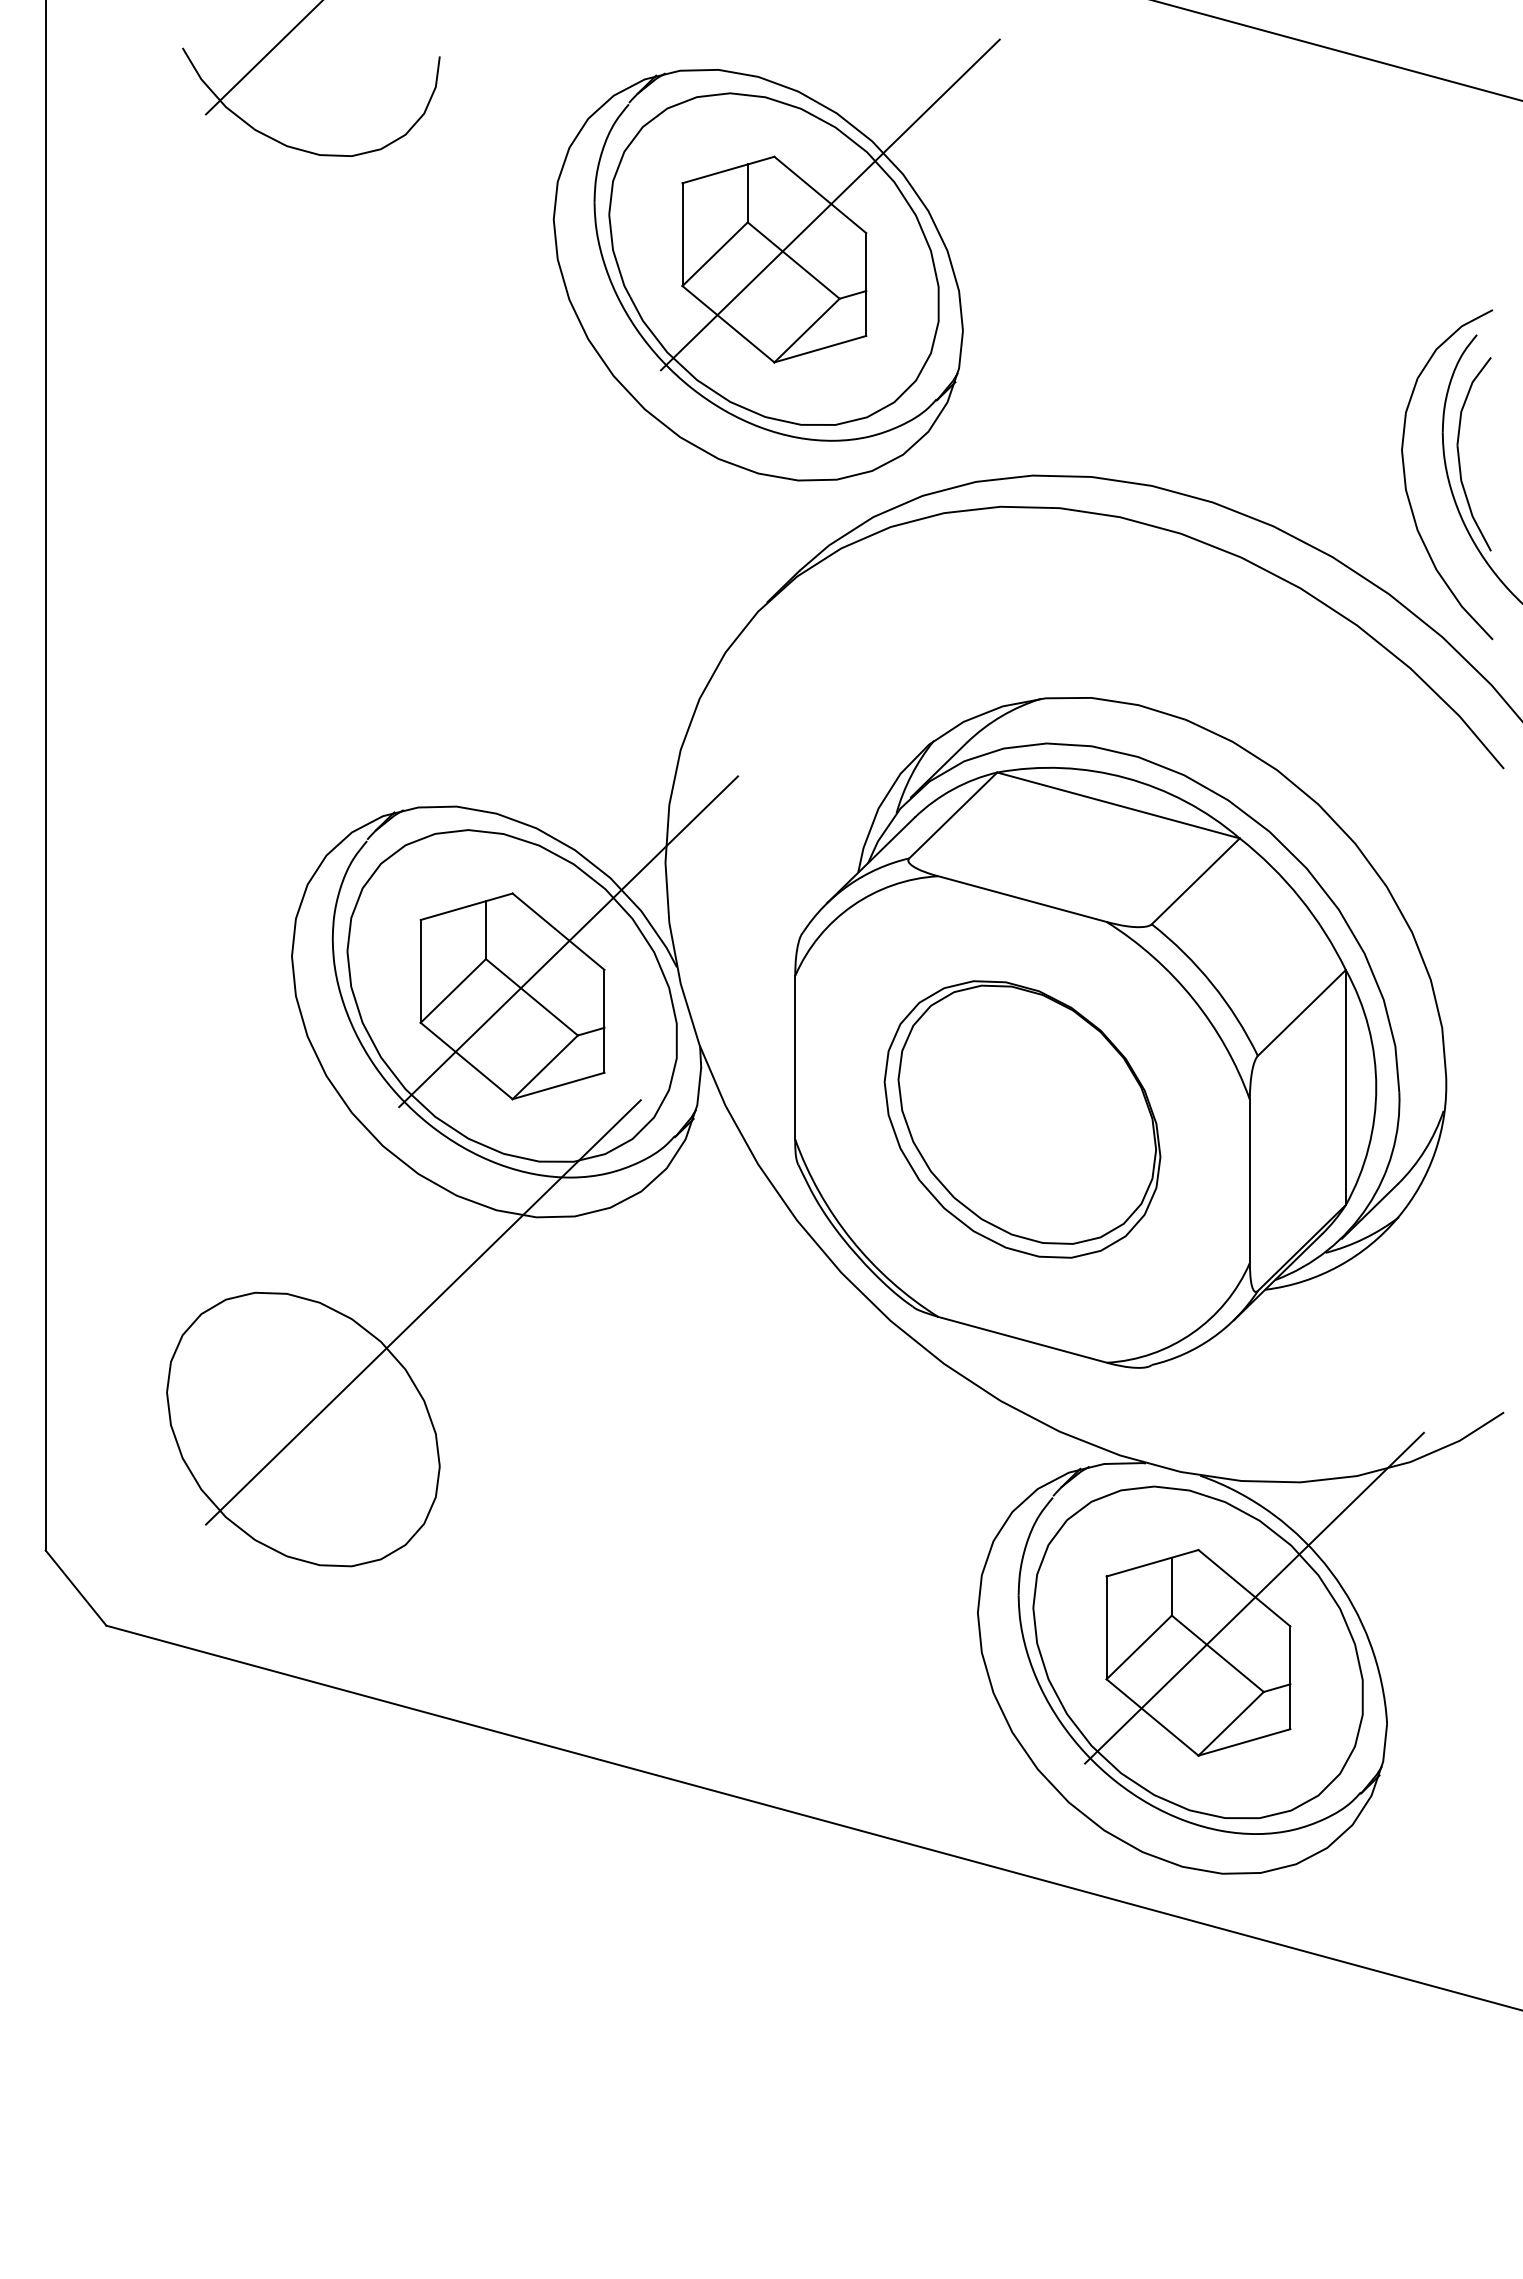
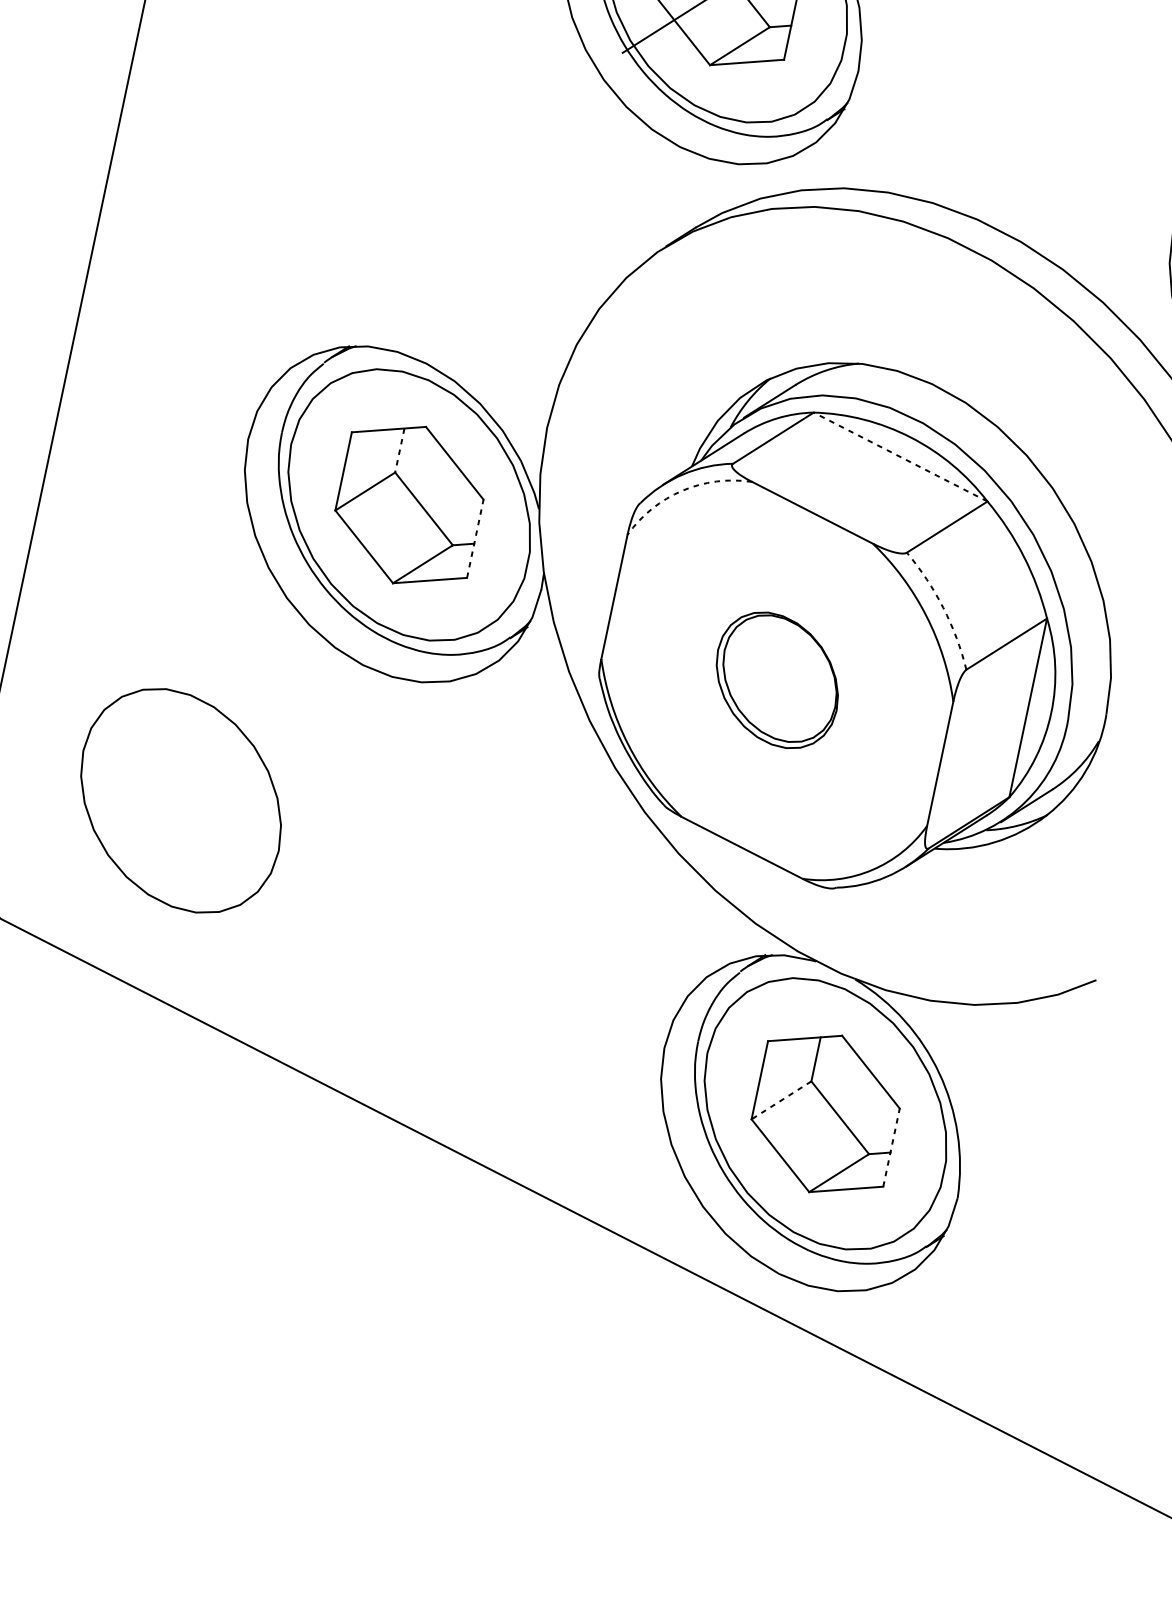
line: (1118, 805) -> (900, 457), solid -> dashed
arc: (852, 905) -> (682, 490), solid -> dashed
line: (485, 930) -> (399, 450), solid -> dashed
line: (568, 941) -> (460, 472), removed
arc: (1212, 984) -> (943, 608), solid -> dashed
line: (604, 1020) -> (475, 538), solid -> dashed
part: (1022, 1119) -> (777, 680), size x0.6
line: (423, 1312) -> (291, 731), removed
line: (1254, 1598) -> (876, 1081), removed
line: (1139, 1647) -> (781, 1100), solid -> dashed
line: (1290, 1677) -> (891, 1147), solid -> dashed

